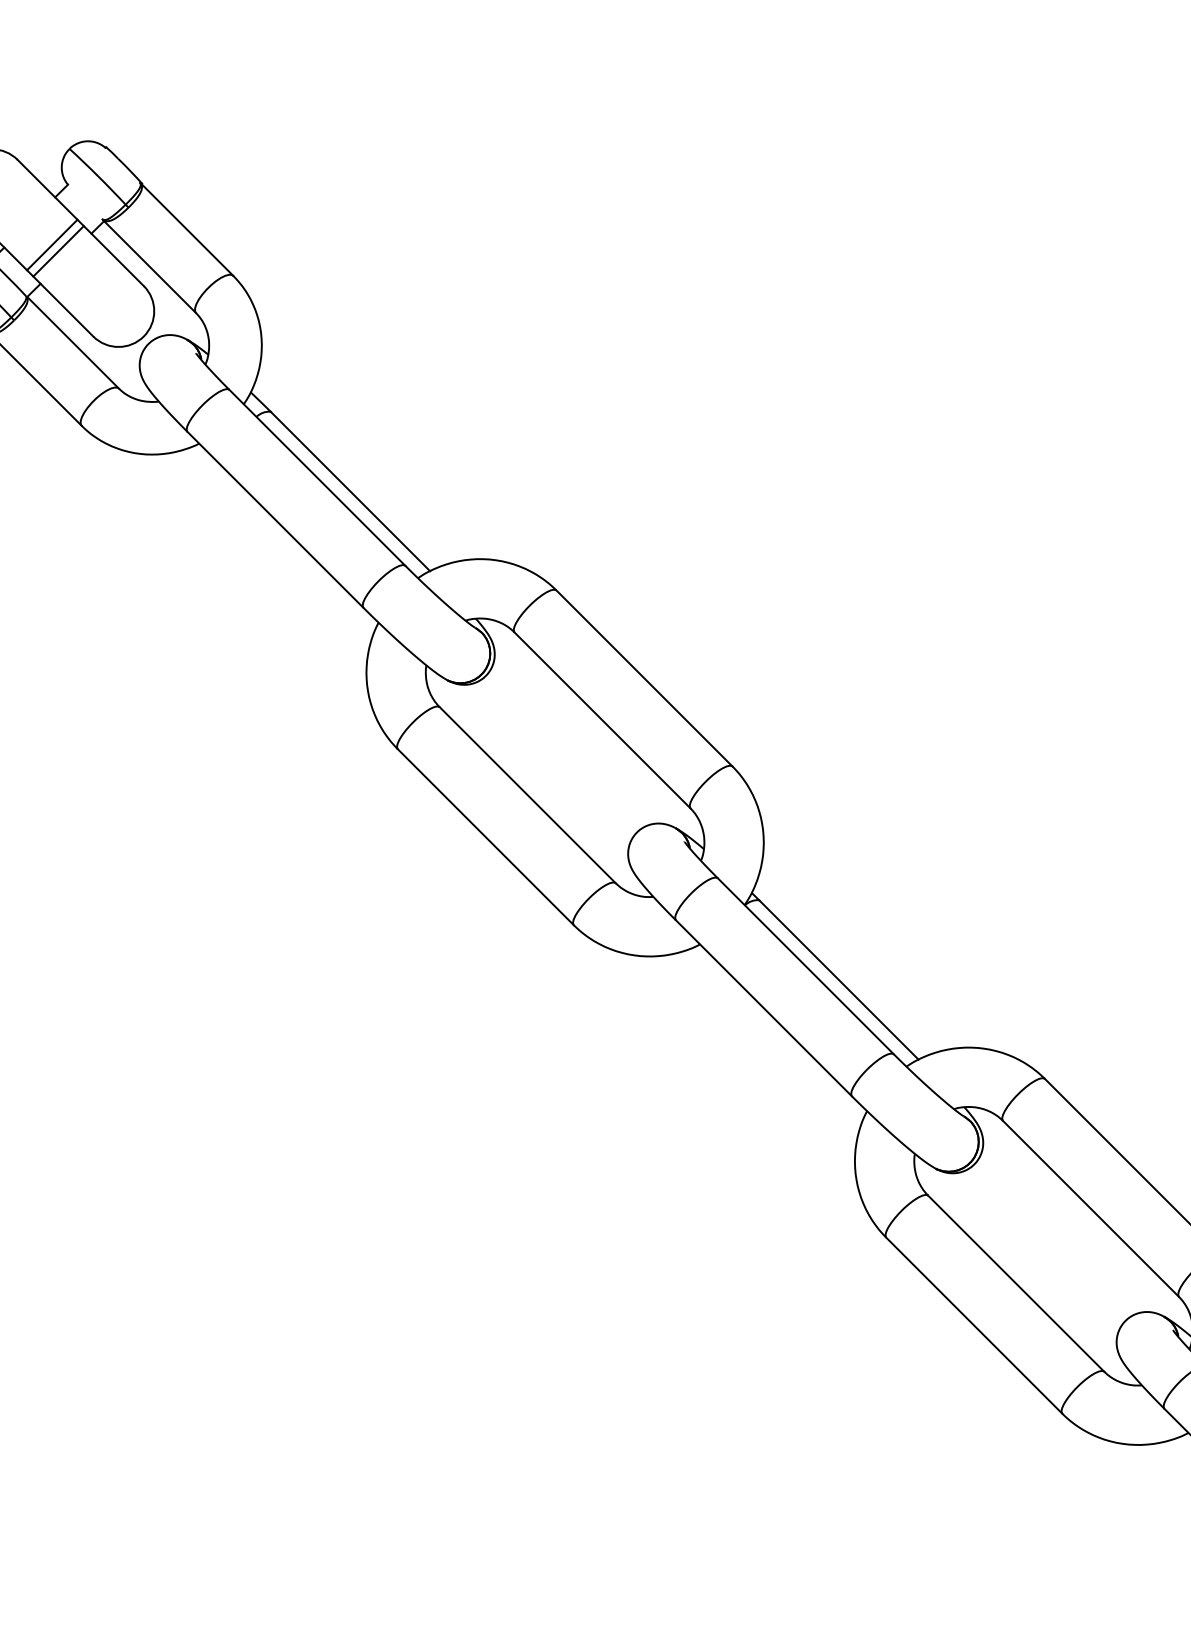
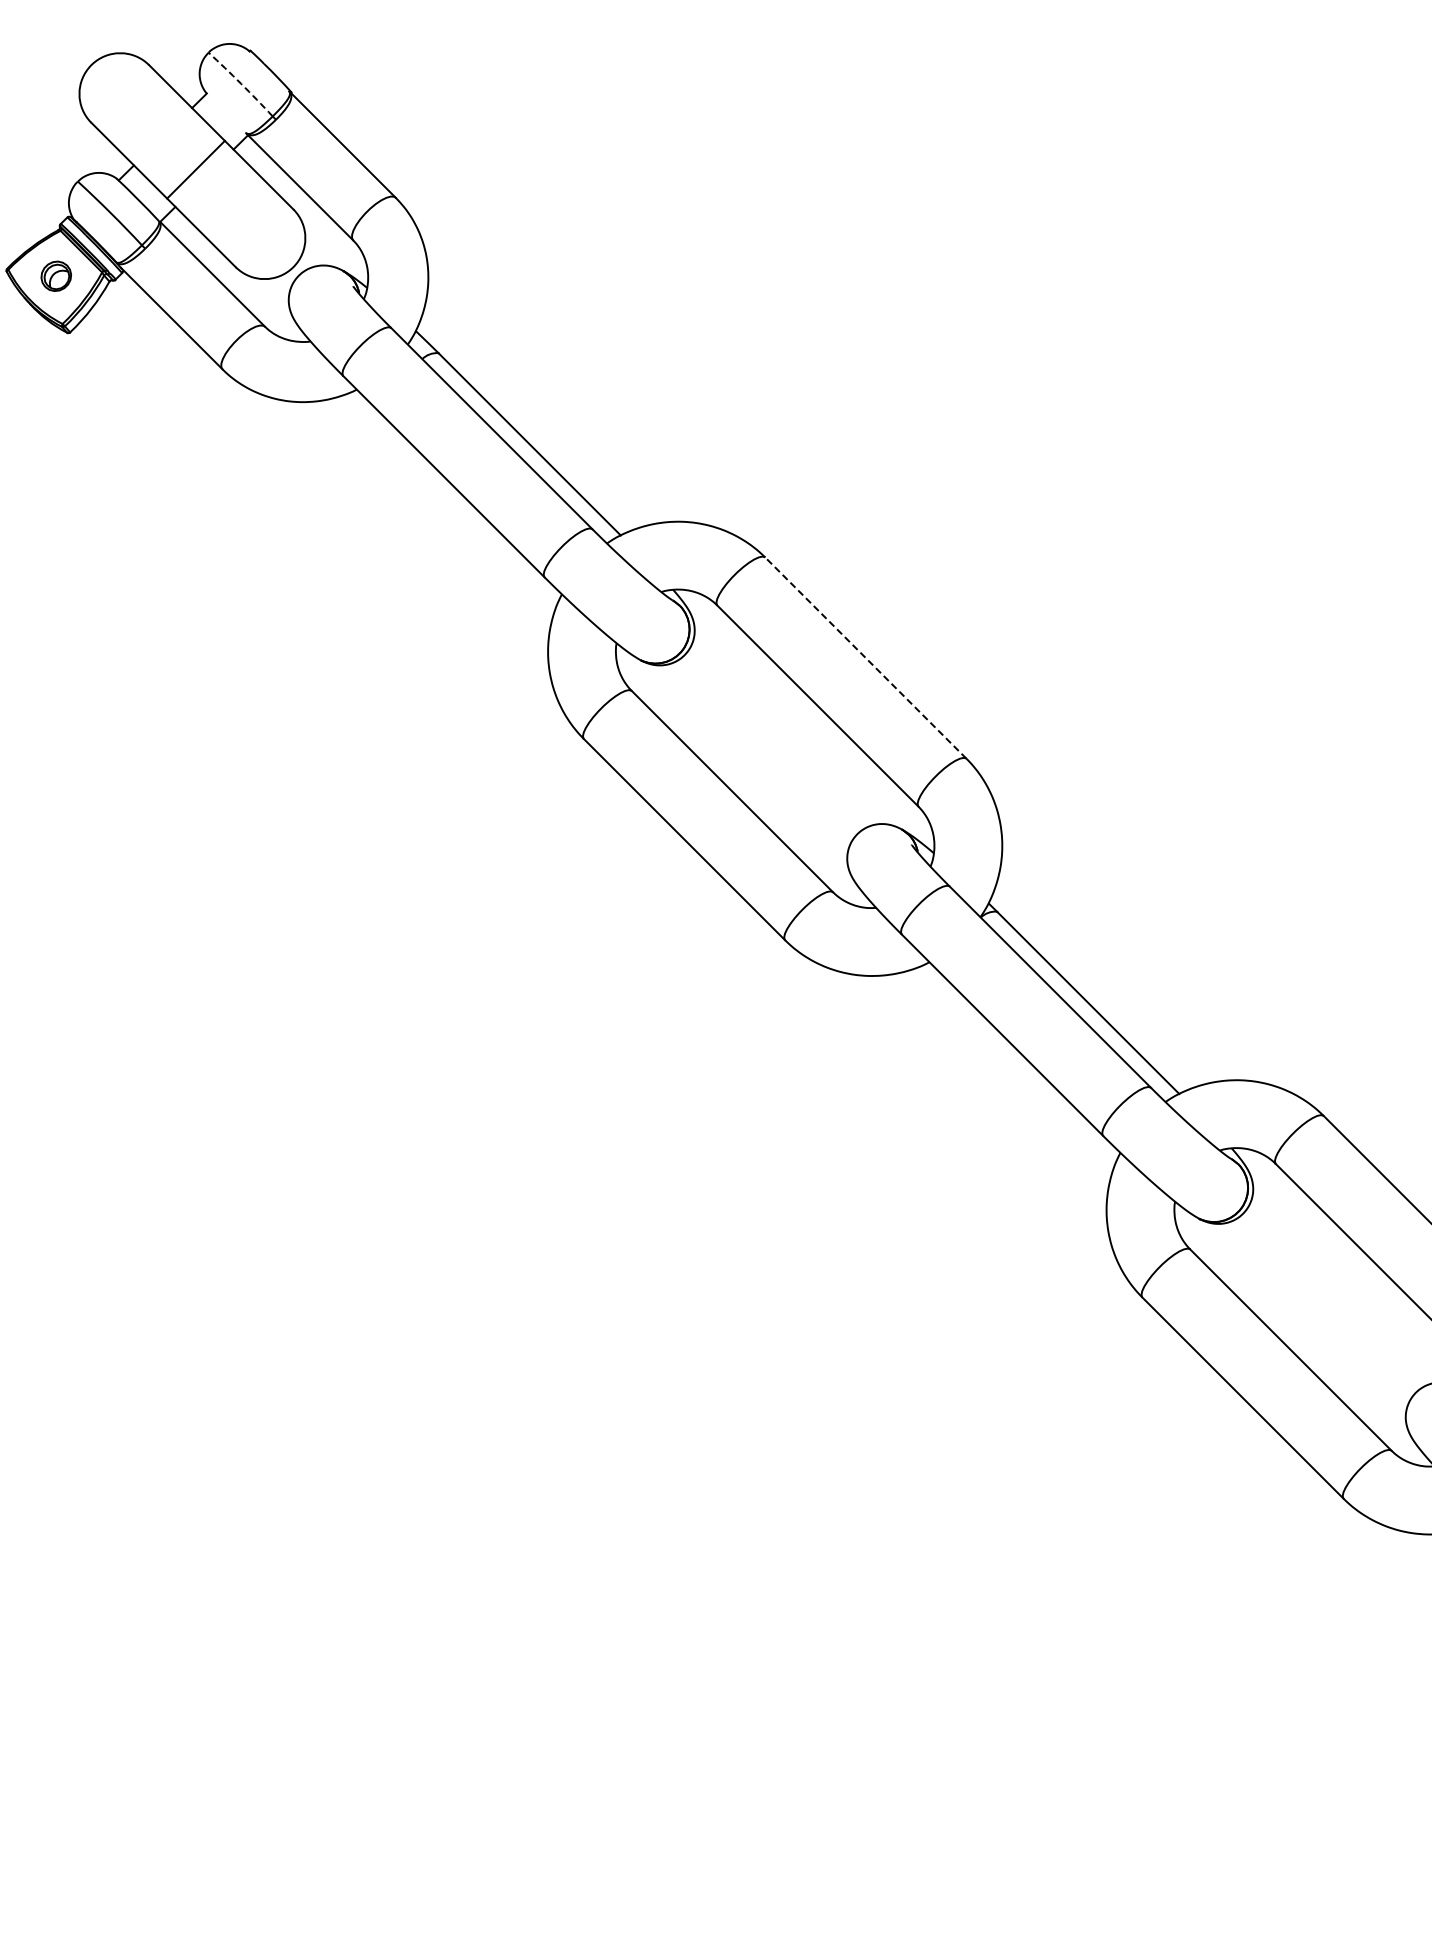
arc: (98, 175) -> (241, 83), solid -> dashed
line: (52, 244) -> (188, 162), removed
line: (644, 677) -> (865, 657), solid -> dashed

